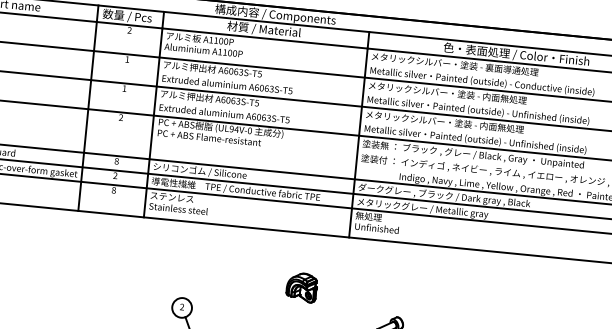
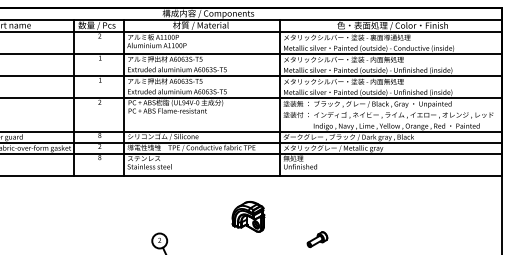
part: (302, 287) -> (248, 216), size x1.4

